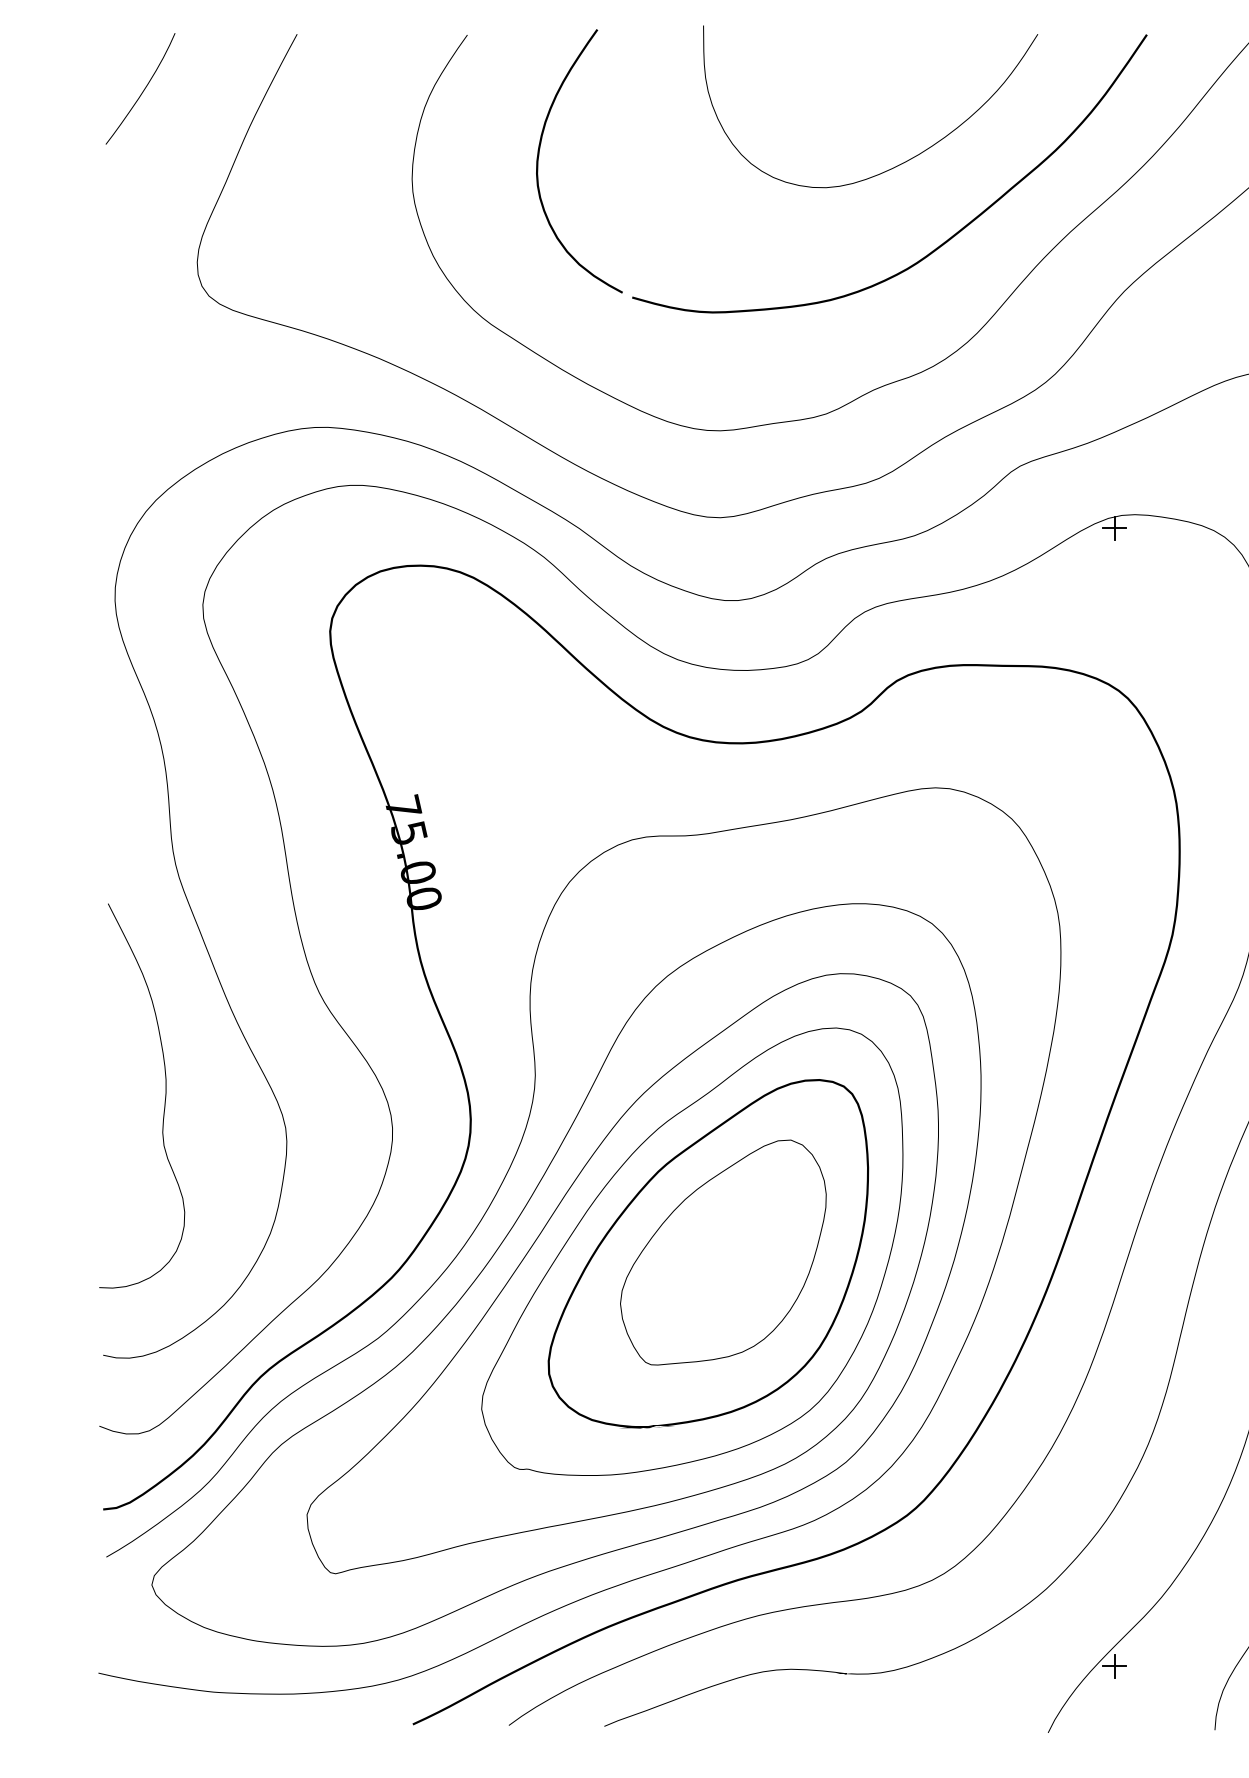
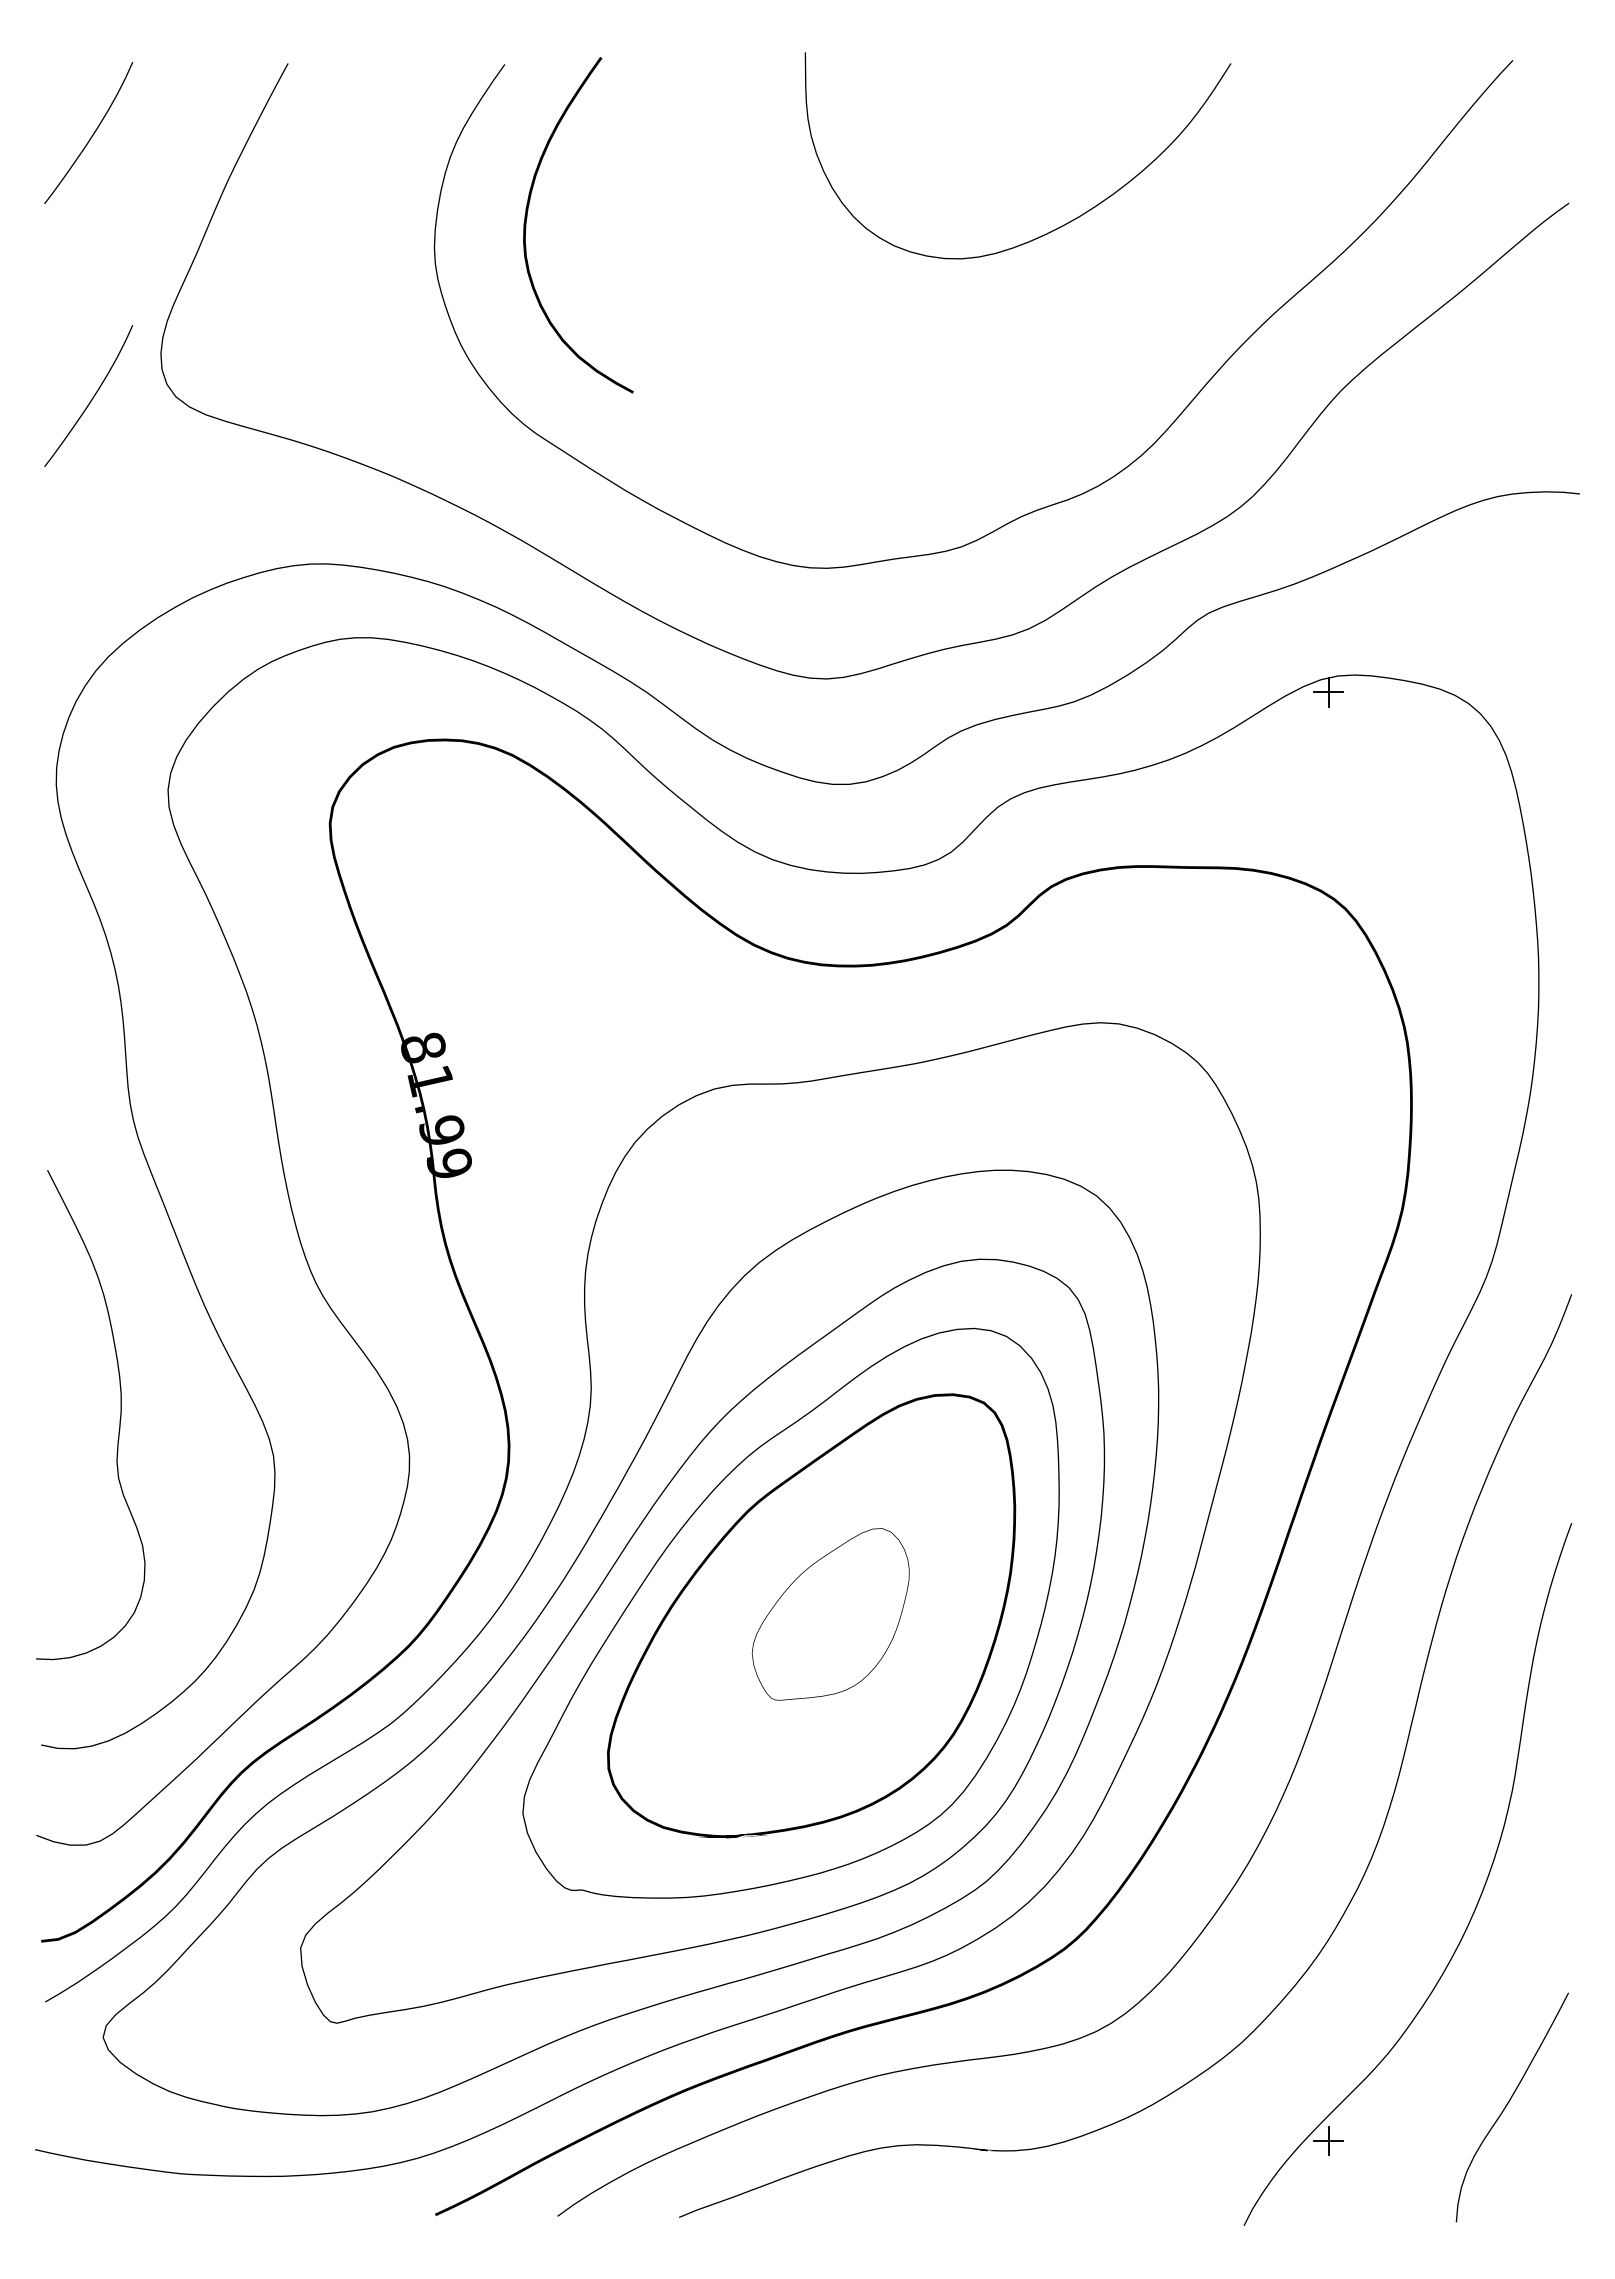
curve: (539, 156) -> (527, 218), moved
curve: (942, 243) -> (1109, 329), removed
curve: (143, 296) -> (92, 397), added
text: (413, 852) -> (436, 1104), 75.00 -> 81.99
part: (723, 1252) -> (830, 1614), size x0.6

